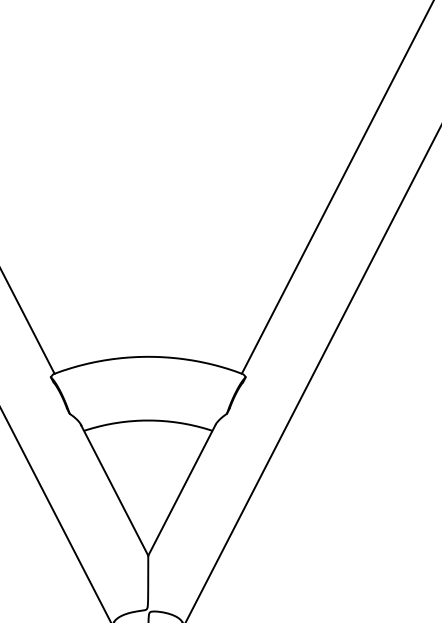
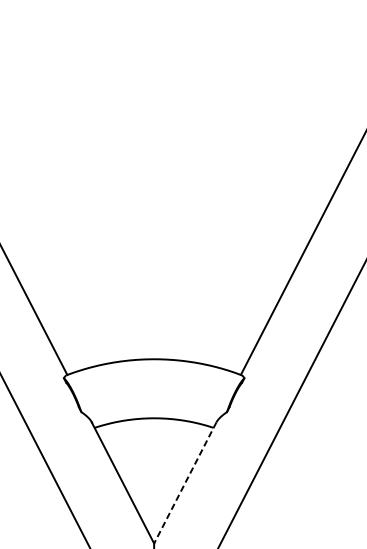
line: (181, 490) -> (184, 483), solid -> dashed

